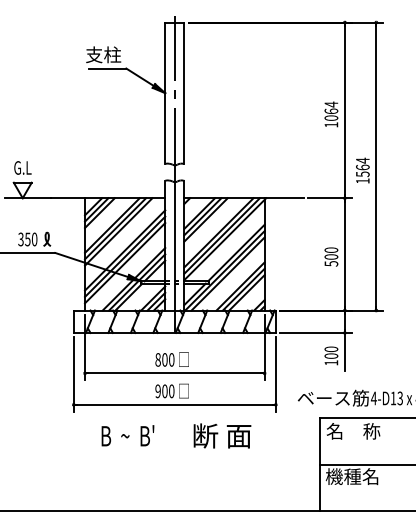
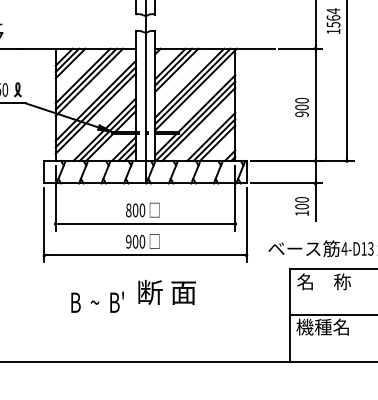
text: (331, 263) -> (302, 113), 500 -> 900
text: (127, 435) -> (97, 301), moved
text: (222, 435) -> (167, 291), moved

